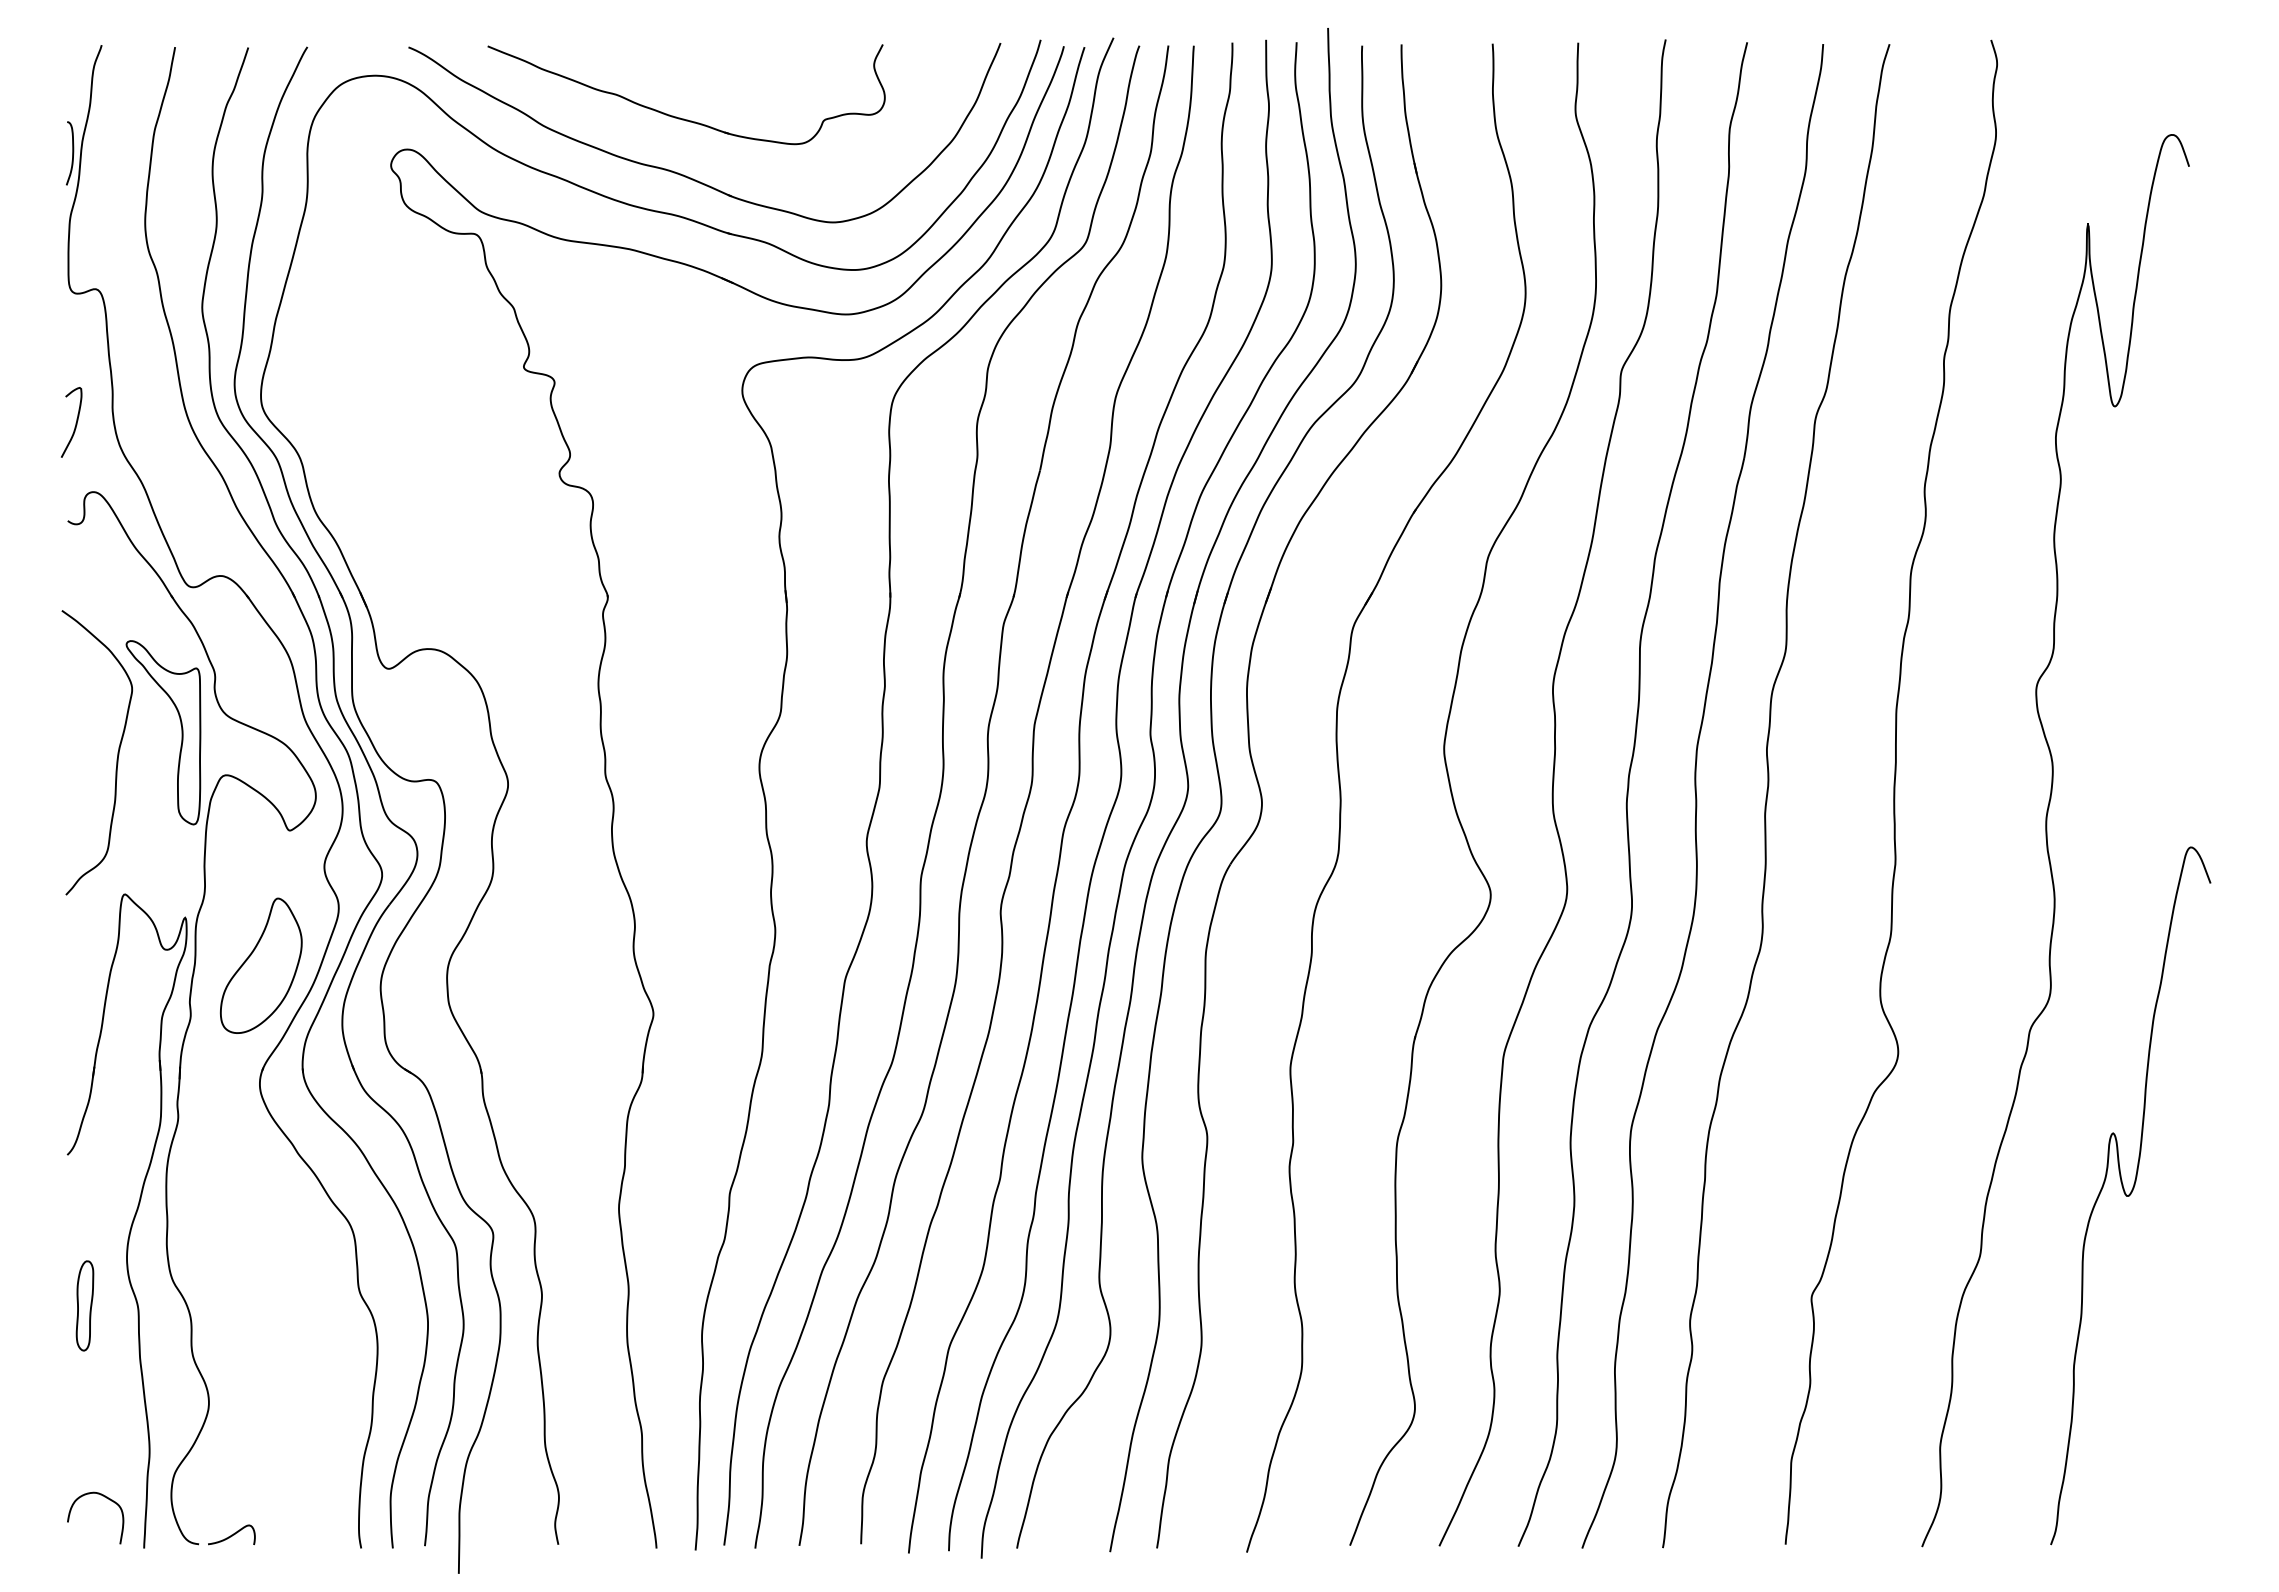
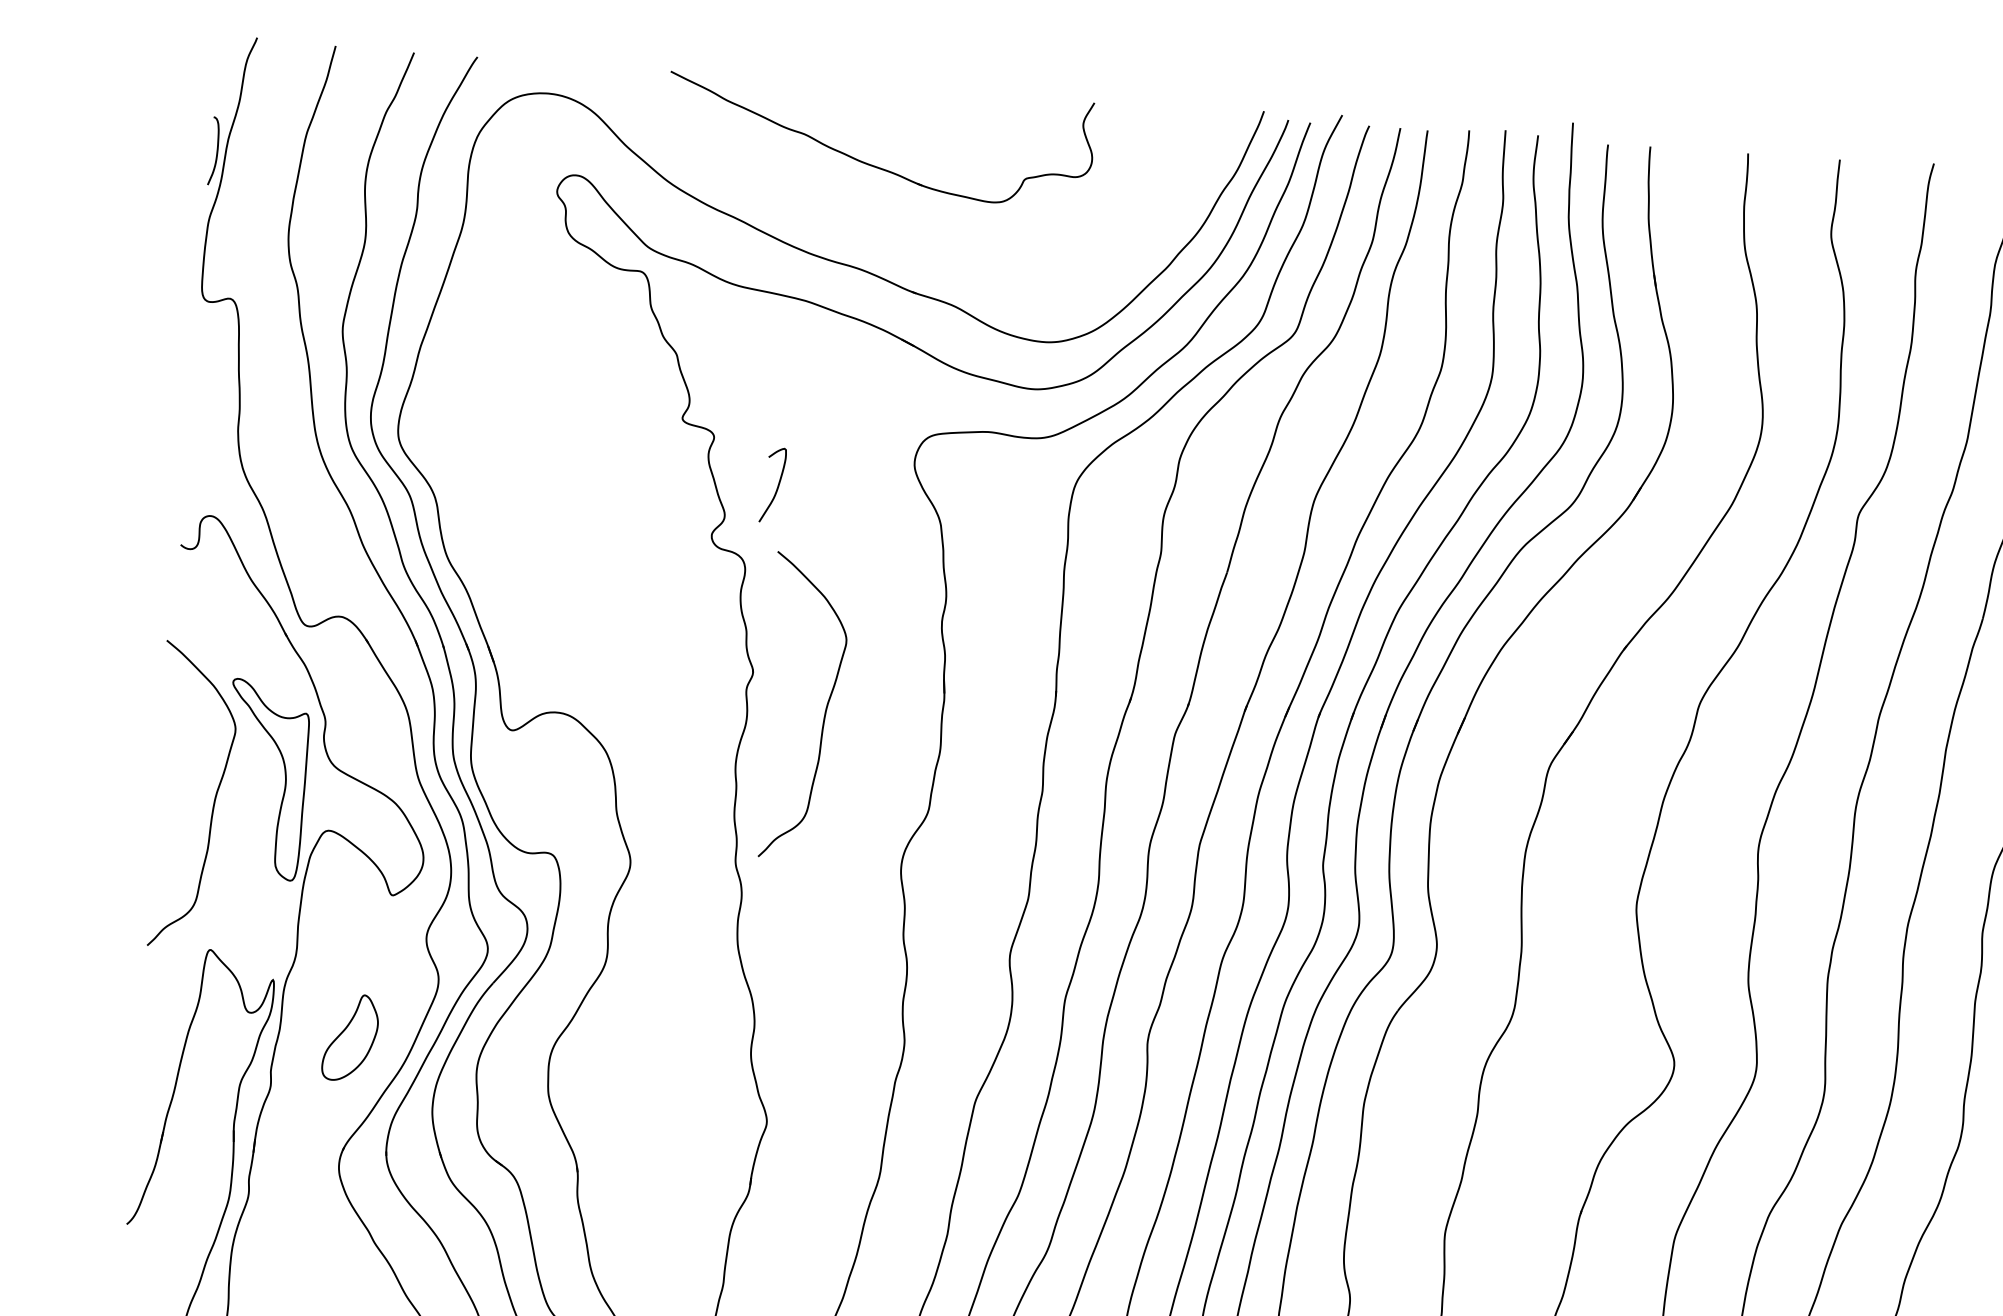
part: (686, 175) -> (872, 226), removed
curve: (75, 423) -> (777, 486), moved
curve: (676, 631) -> (823, 714), added
part: (261, 965) -> (350, 1037), size x0.6

